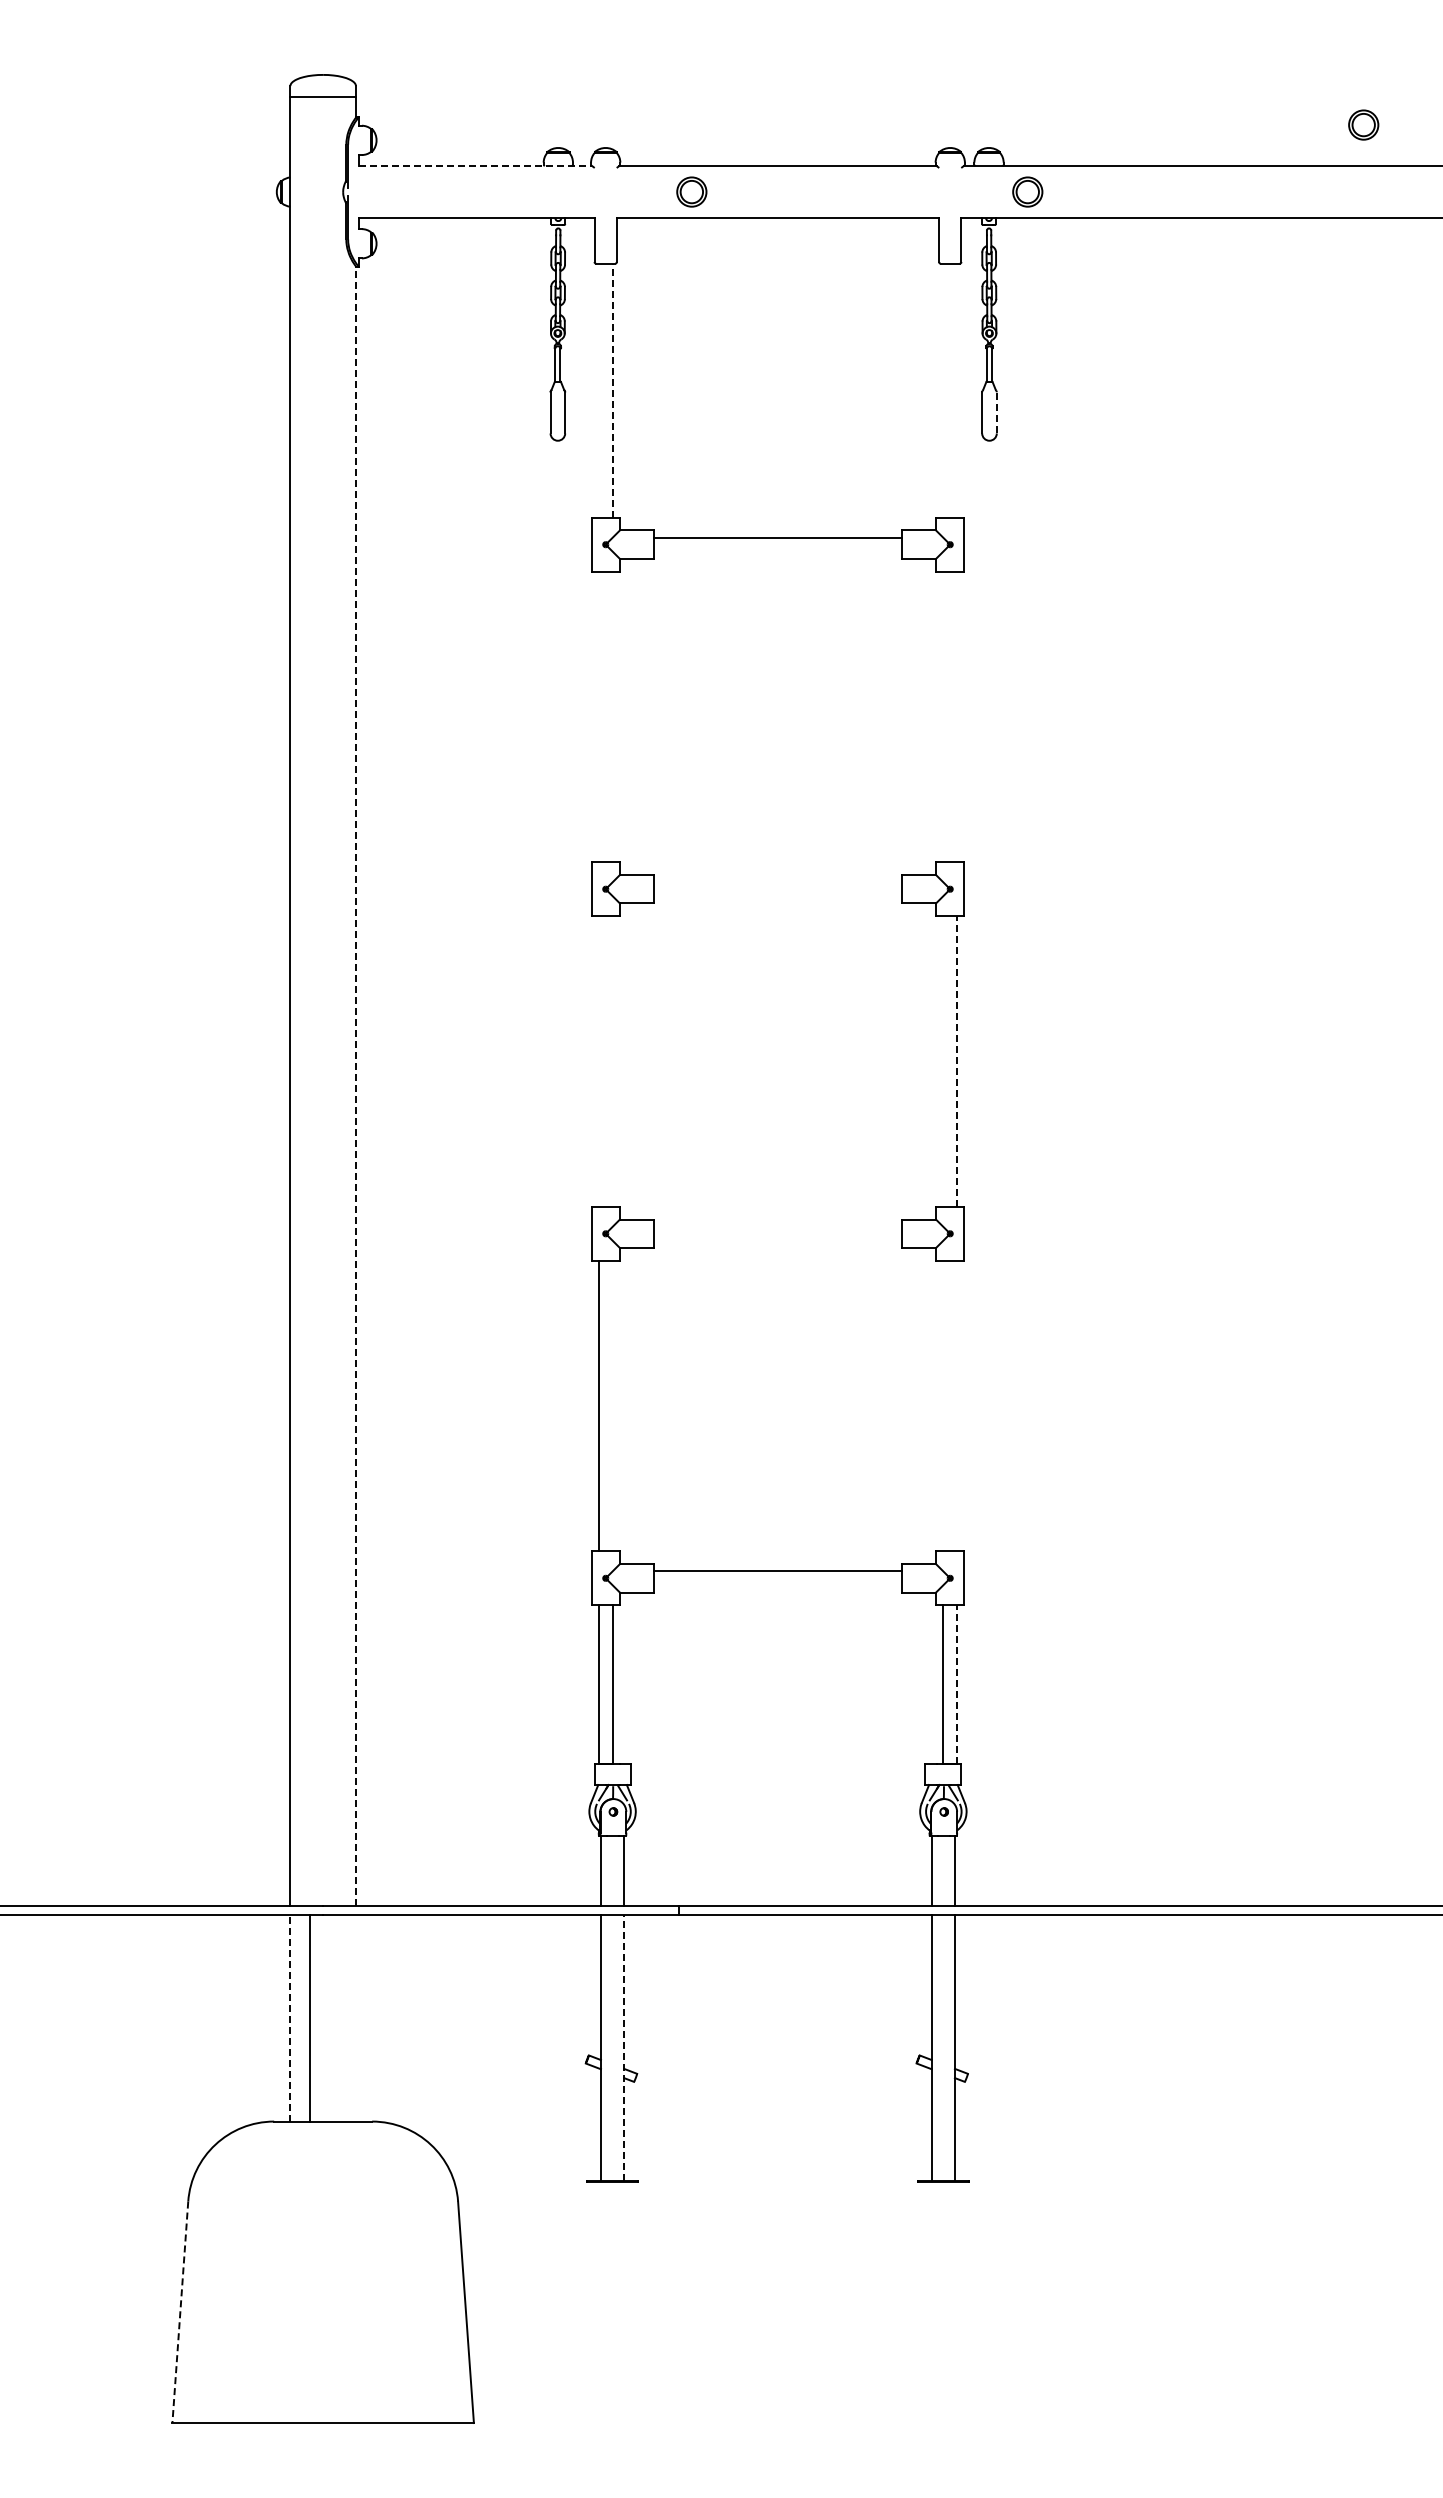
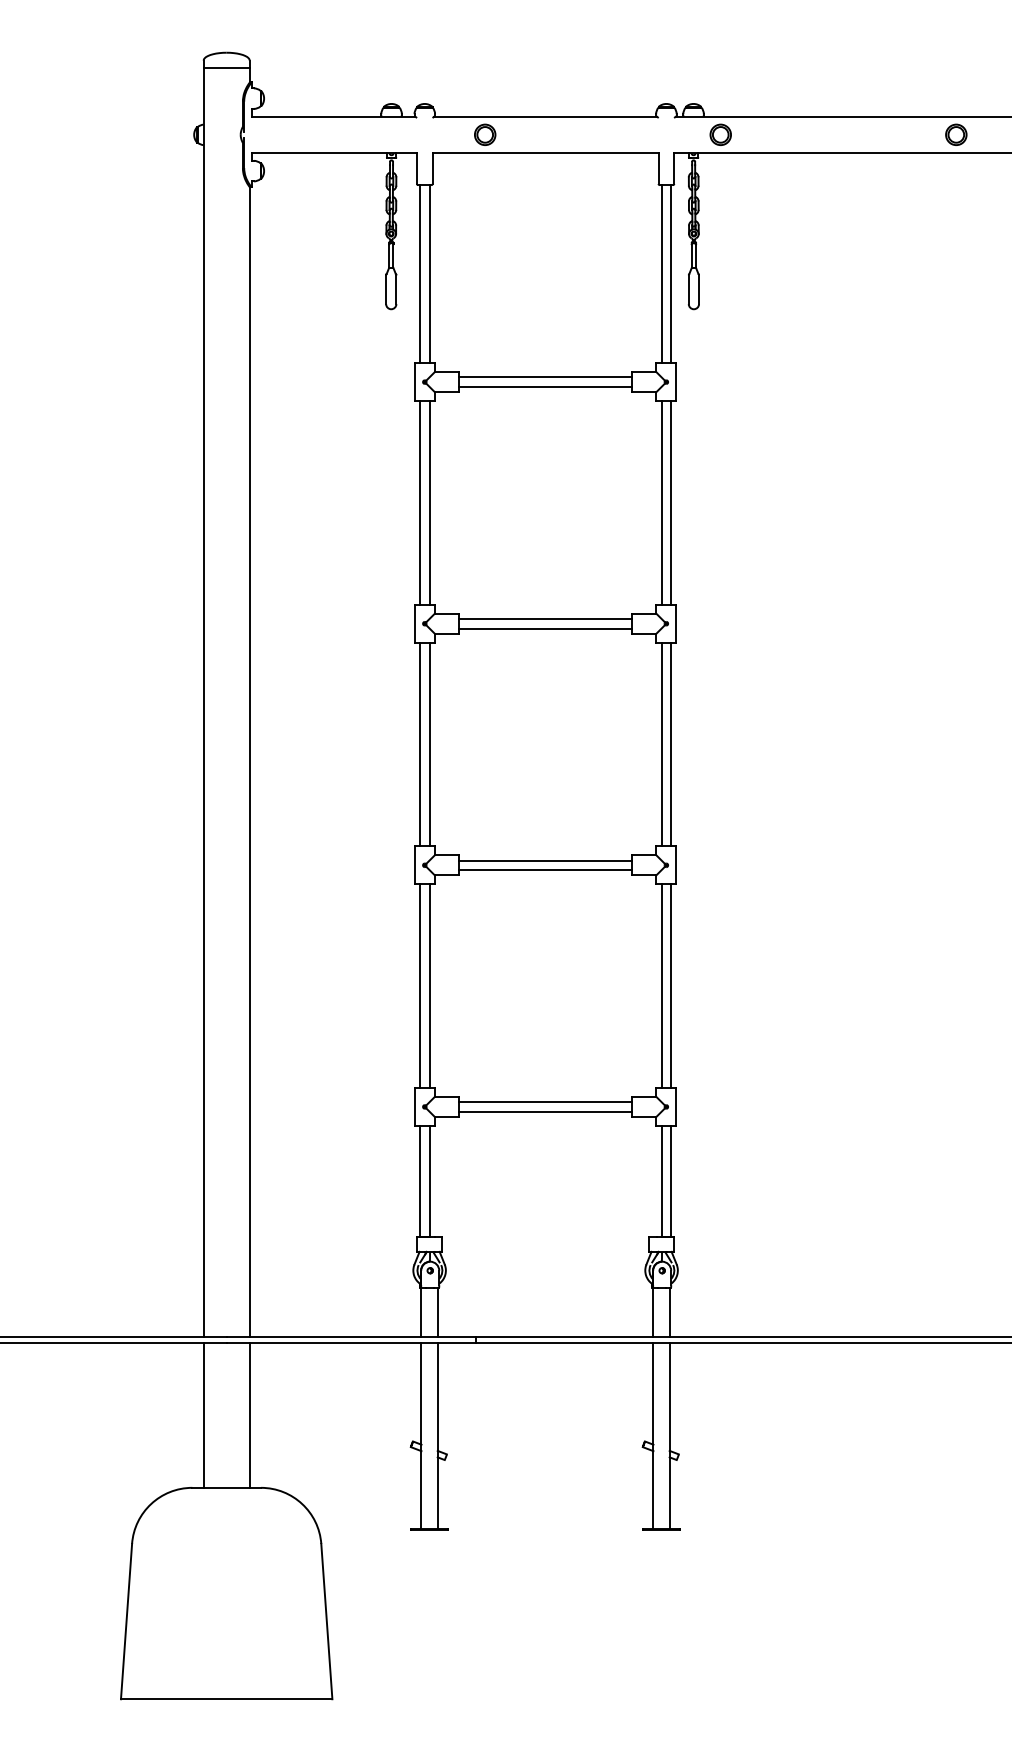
part: (1363, 124) -> (956, 134), moved
line: (475, 166) -> (333, 116), dashed -> solid
line: (598, 390) -> (419, 274), added
line: (612, 390) -> (429, 274), dashed -> solid
line: (943, 390) -> (661, 274), added
line: (957, 390) -> (671, 274), added
line: (996, 412) -> (698, 289), dashed -> solid
line: (777, 551) -> (545, 386), added
line: (598, 716) -> (419, 502), added
line: (612, 716) -> (429, 502), added
line: (943, 716) -> (661, 502), added
line: (957, 716) -> (671, 502), added
line: (777, 882) -> (545, 619), added
line: (777, 896) -> (545, 628), added
line: (598, 1061) -> (419, 744), added
line: (612, 1061) -> (429, 744), added
line: (943, 1061) -> (661, 744), added
line: (957, 1061) -> (671, 744), dashed -> solid
line: (355, 1086) -> (249, 762), dashed -> solid
line: (777, 1226) -> (545, 860), added
line: (777, 1240) -> (545, 870), added
line: (612, 1405) -> (429, 985), added
line: (943, 1405) -> (661, 985), added
line: (957, 1405) -> (671, 985), added
line: (777, 1585) -> (545, 1111), added
line: (957, 1684) -> (671, 1181), dashed -> solid
line: (290, 2017) -> (203, 1414), dashed -> solid
line: (309, 2017) -> (249, 1414), moved
line: (624, 2047) -> (437, 1435), dashed -> solid
line: (180, 2312) -> (126, 1621), dashed -> solid

